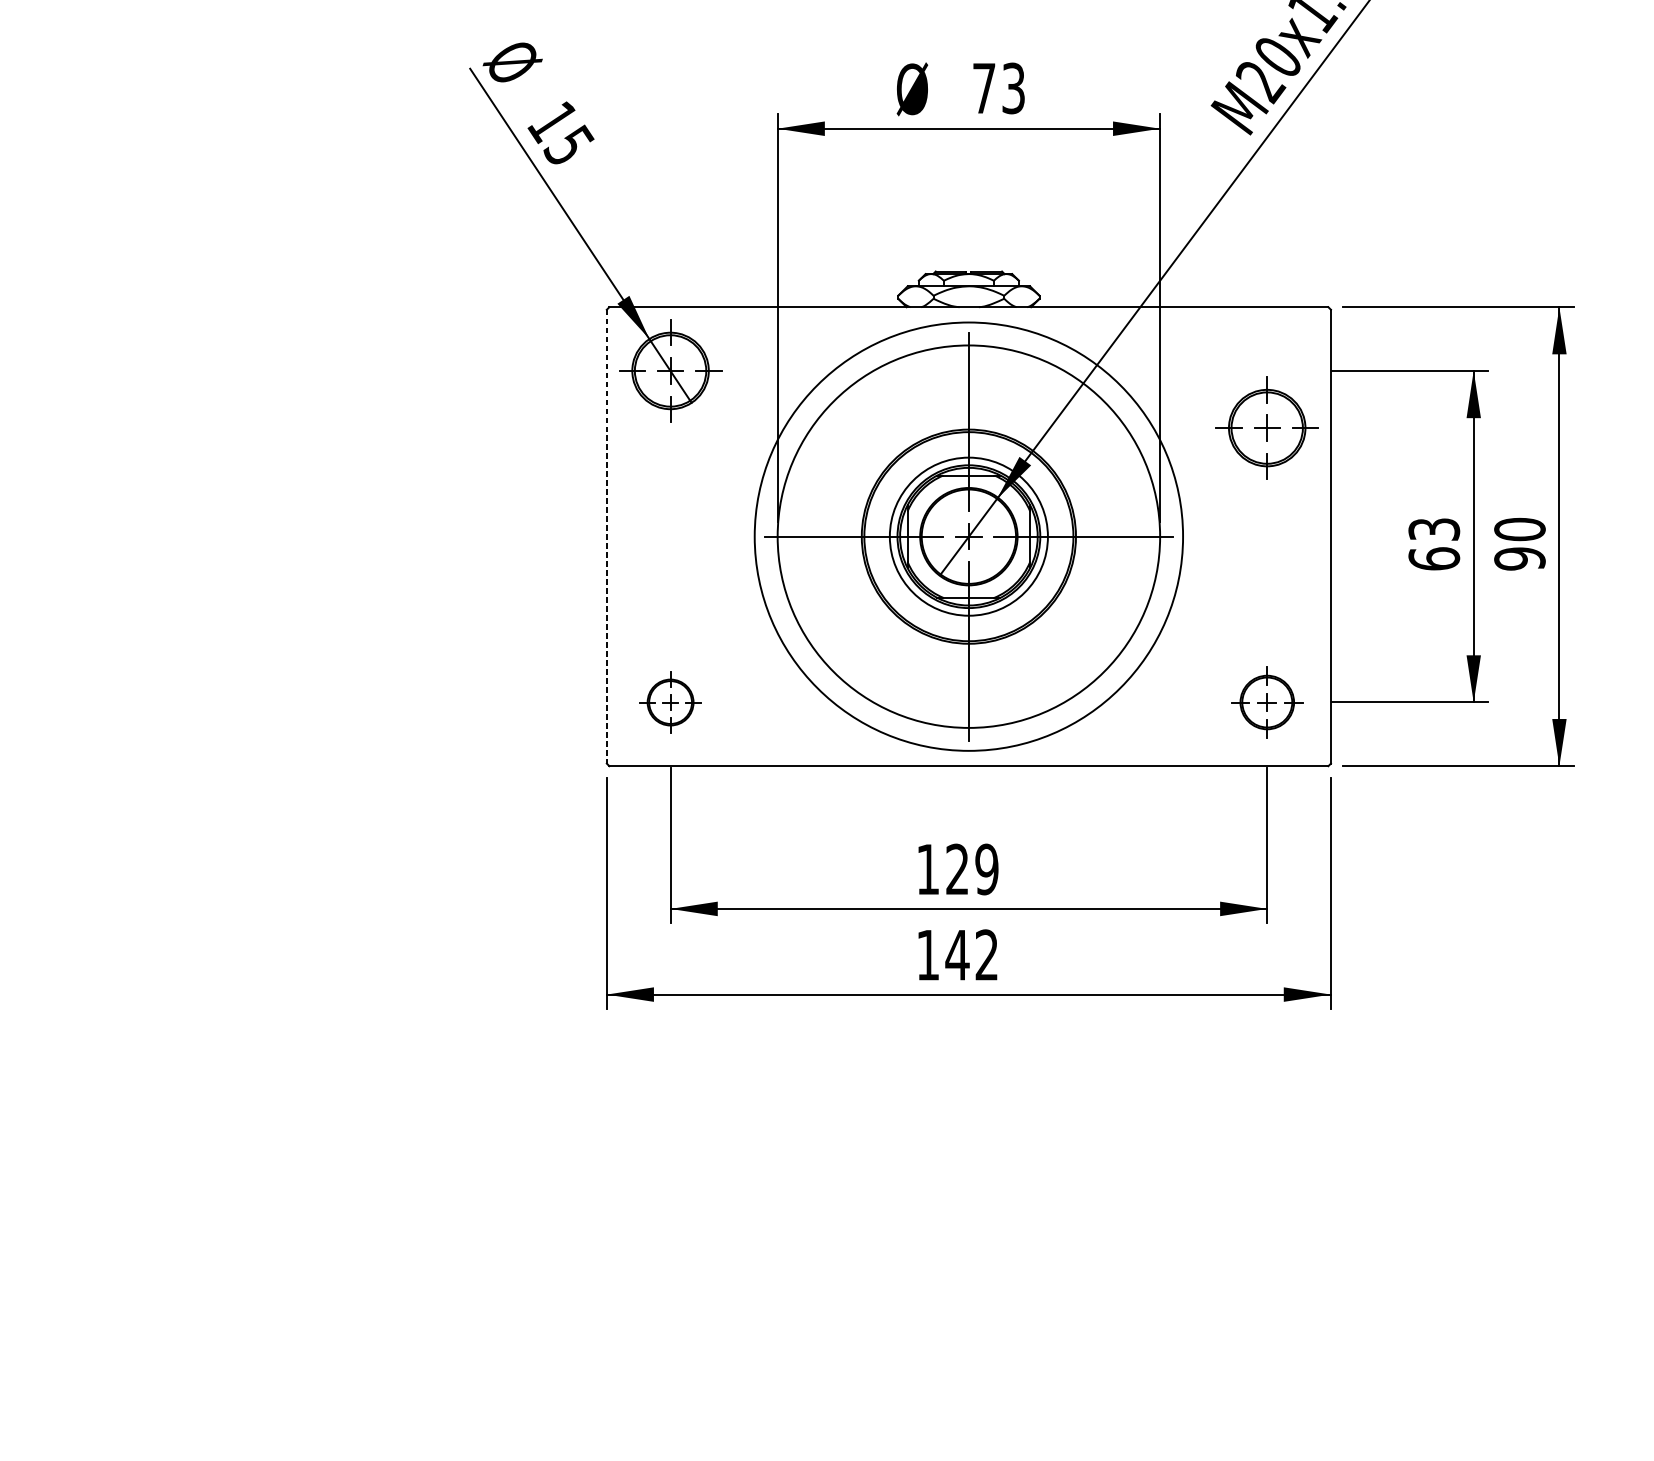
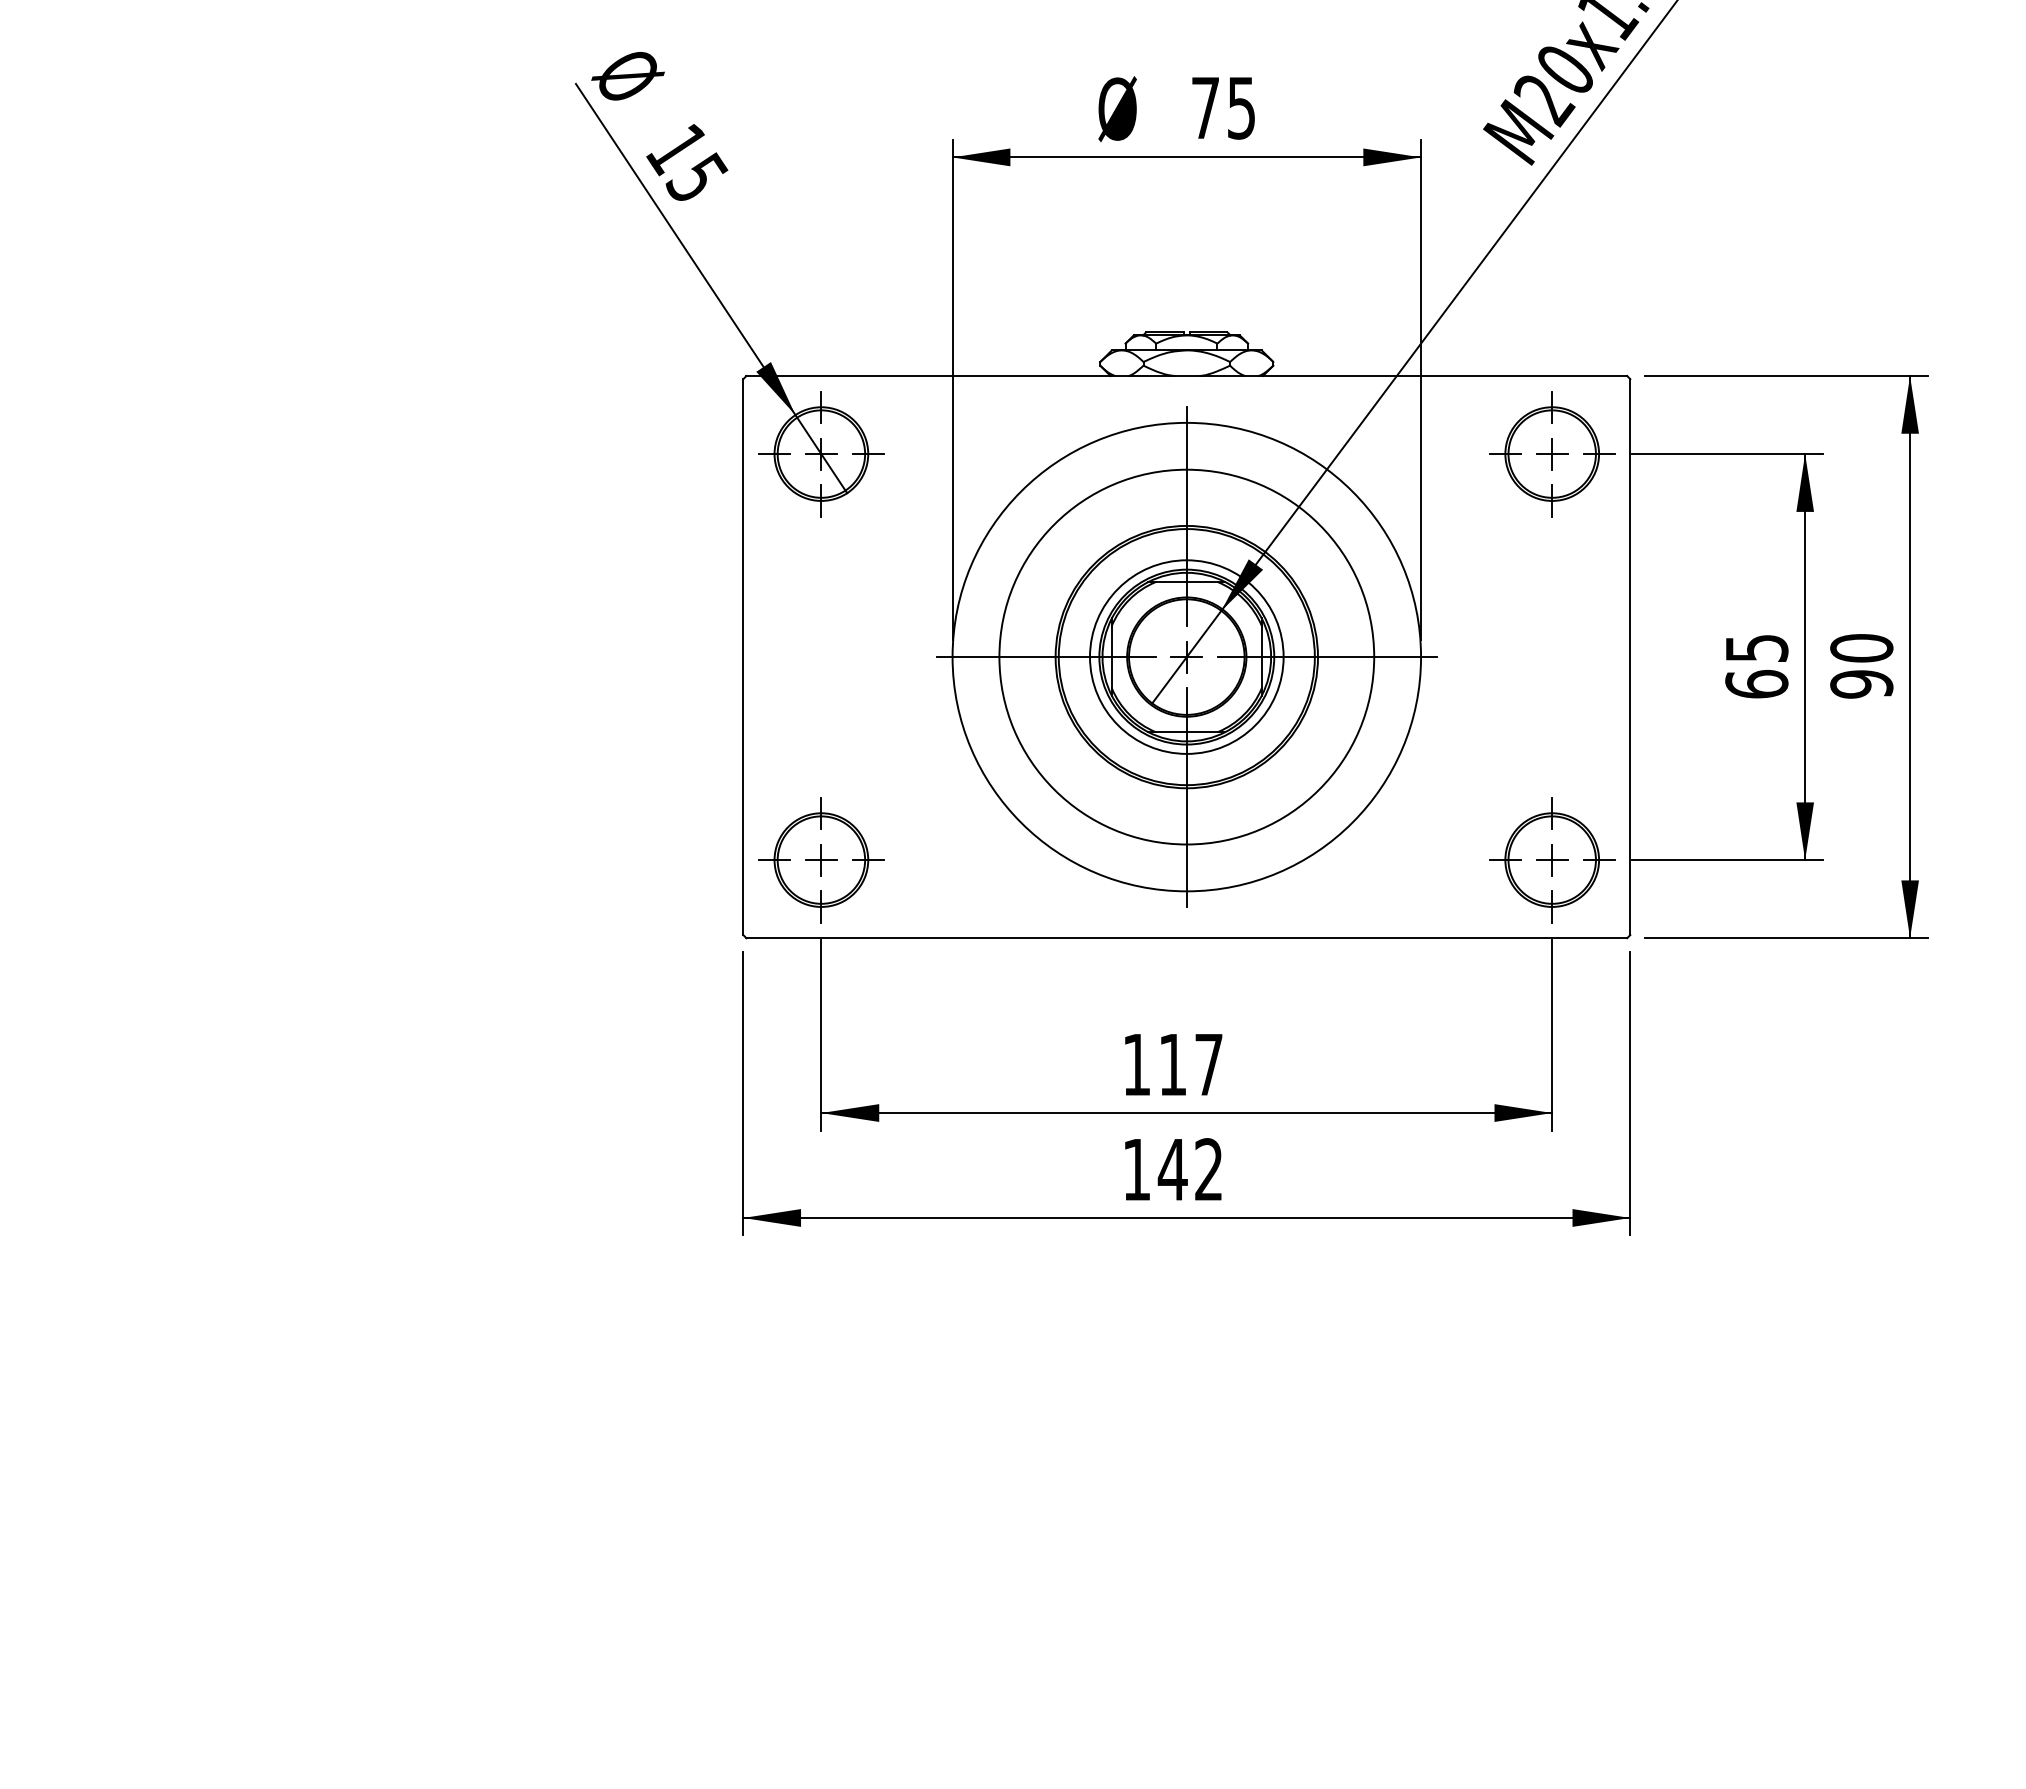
text: (1013, 87) -> (1241, 107), 73 -> 75
part: (1267, 428) -> (1552, 454), moved
text: (1433, 528) -> (1756, 647), 63 -> 65
circle: (968, 536) -> (1186, 656), size x0.71
line: (606, 537) -> (743, 657), dashed -> solid
part: (670, 702) -> (821, 860), size x1.67
part: (1267, 702) -> (1552, 860), size x1.43
text: (972, 869) -> (1191, 1064), 129 -> 117

